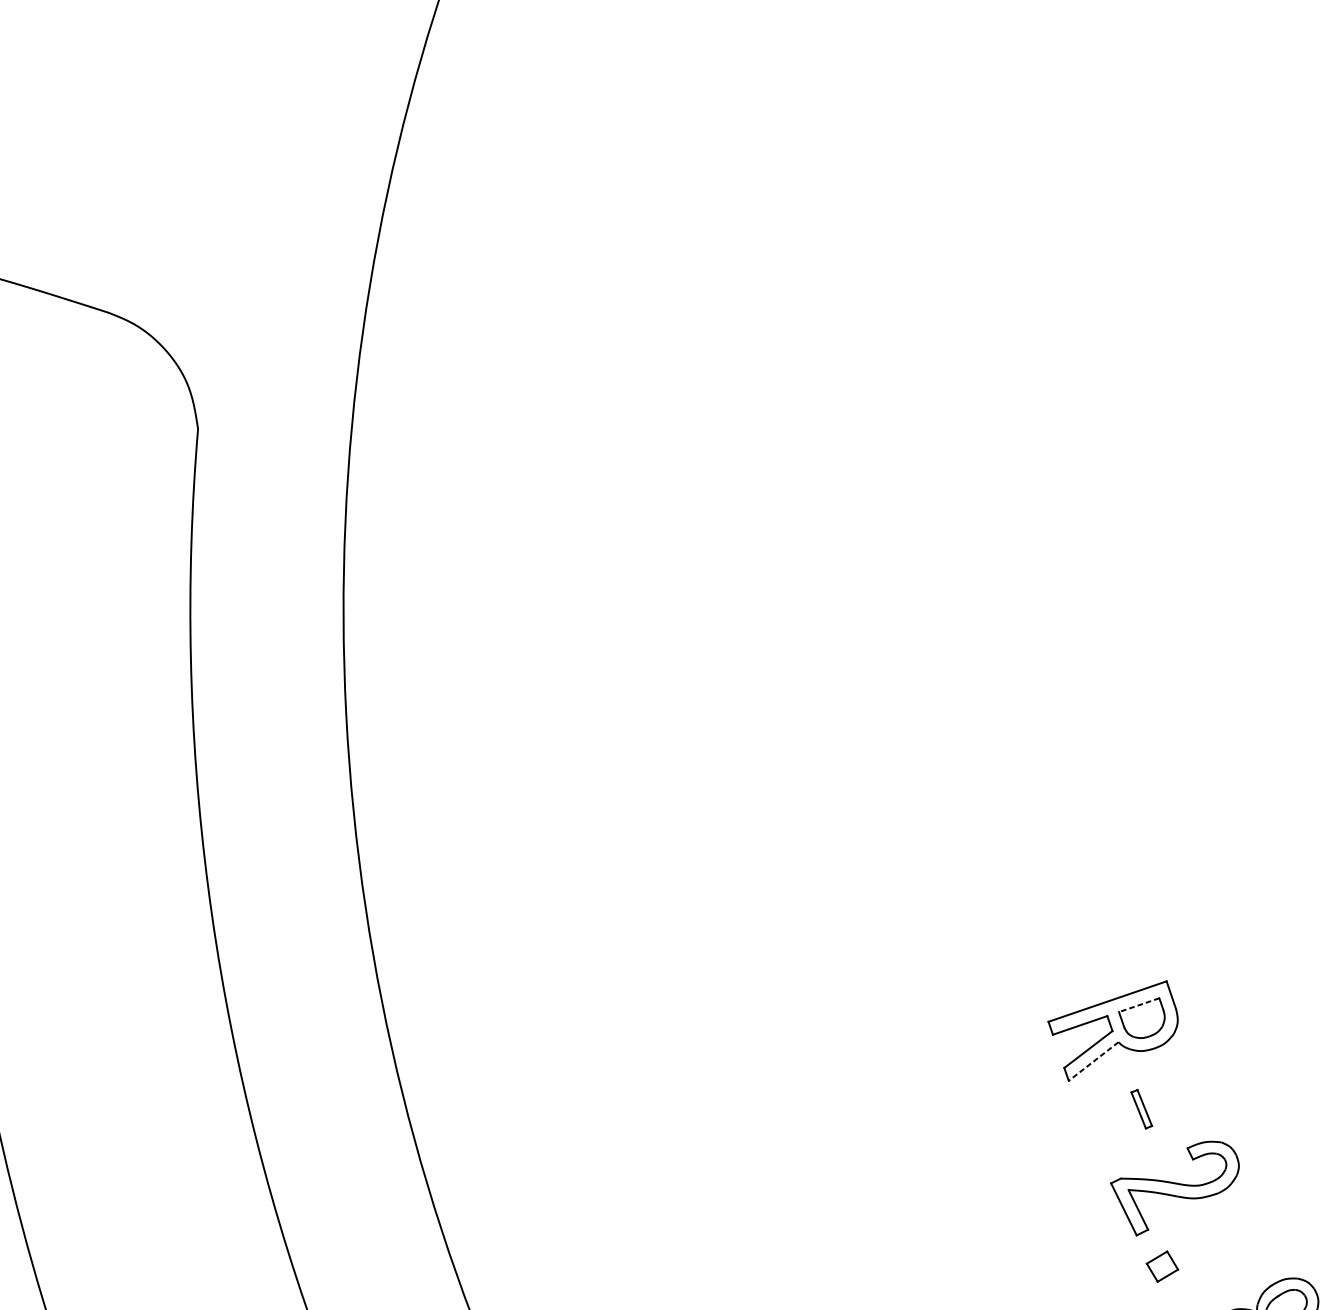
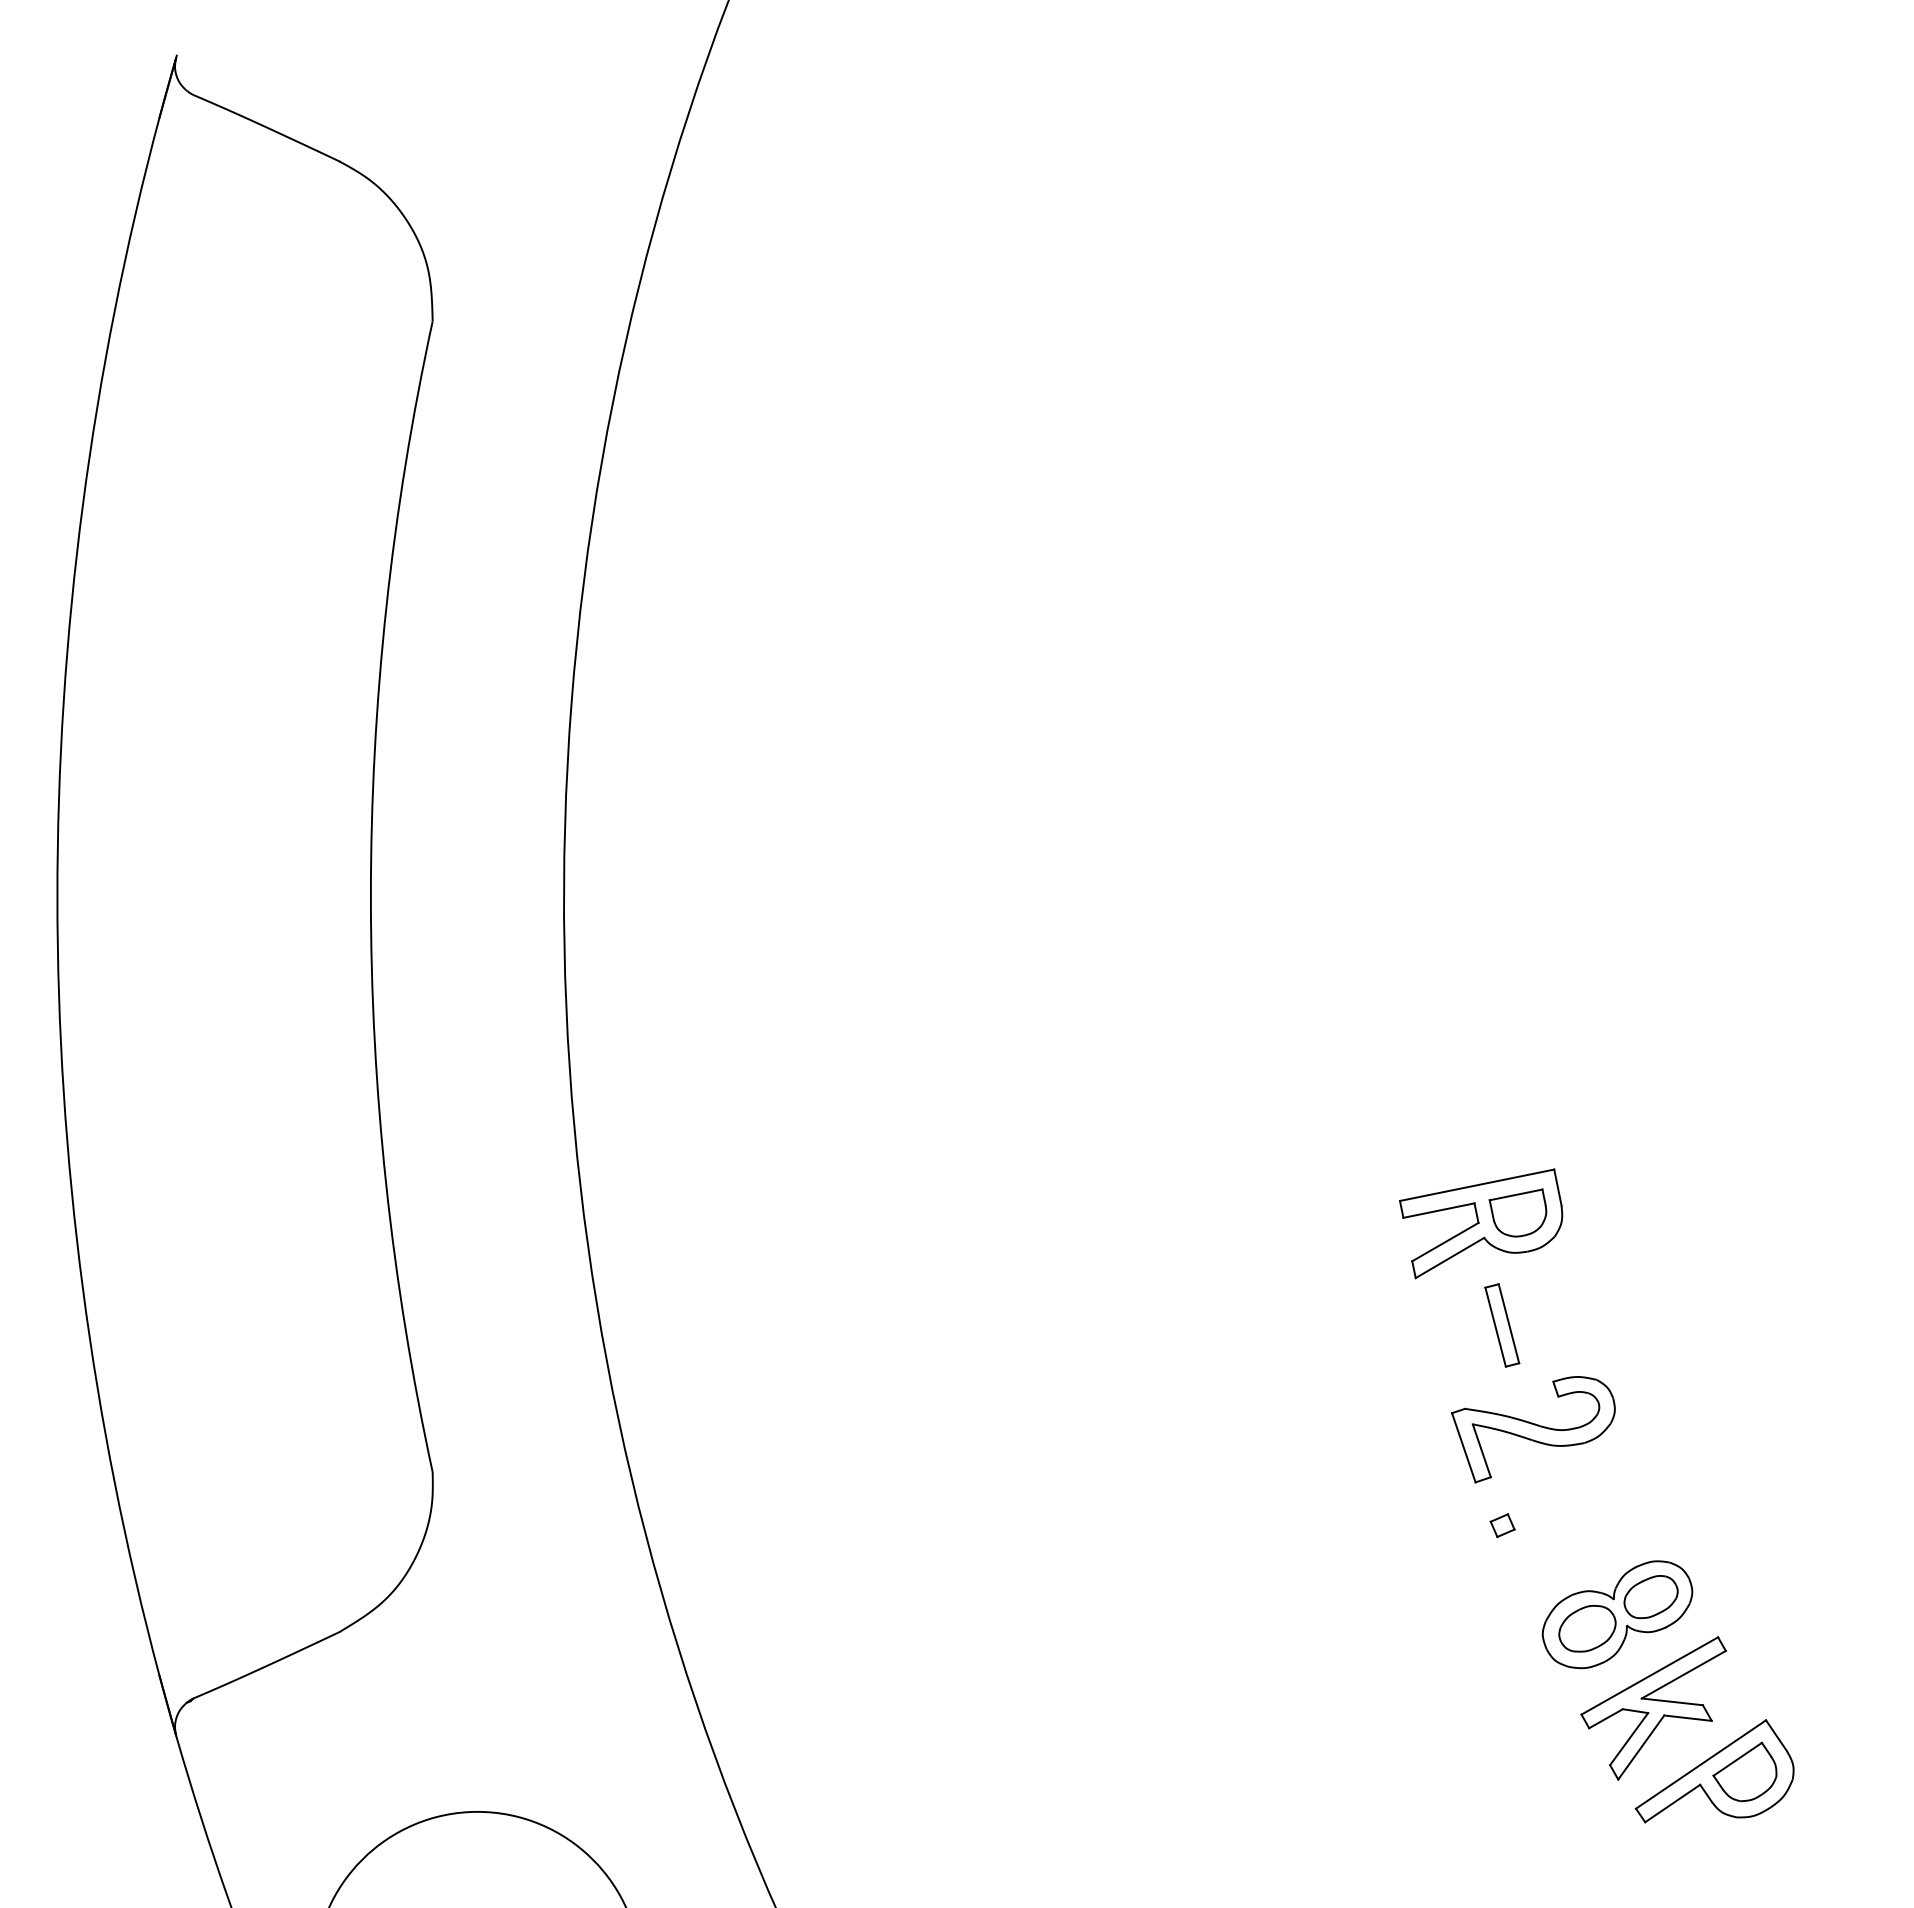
line: (1139, 1004) -> (1516, 1194), dashed -> solid
line: (1093, 1061) -> (1449, 1257), dashed -> solid
part: (1141, 1109) -> (1502, 1325), size x1.67
part: (1162, 1266) -> (1502, 1525), size x0.62

